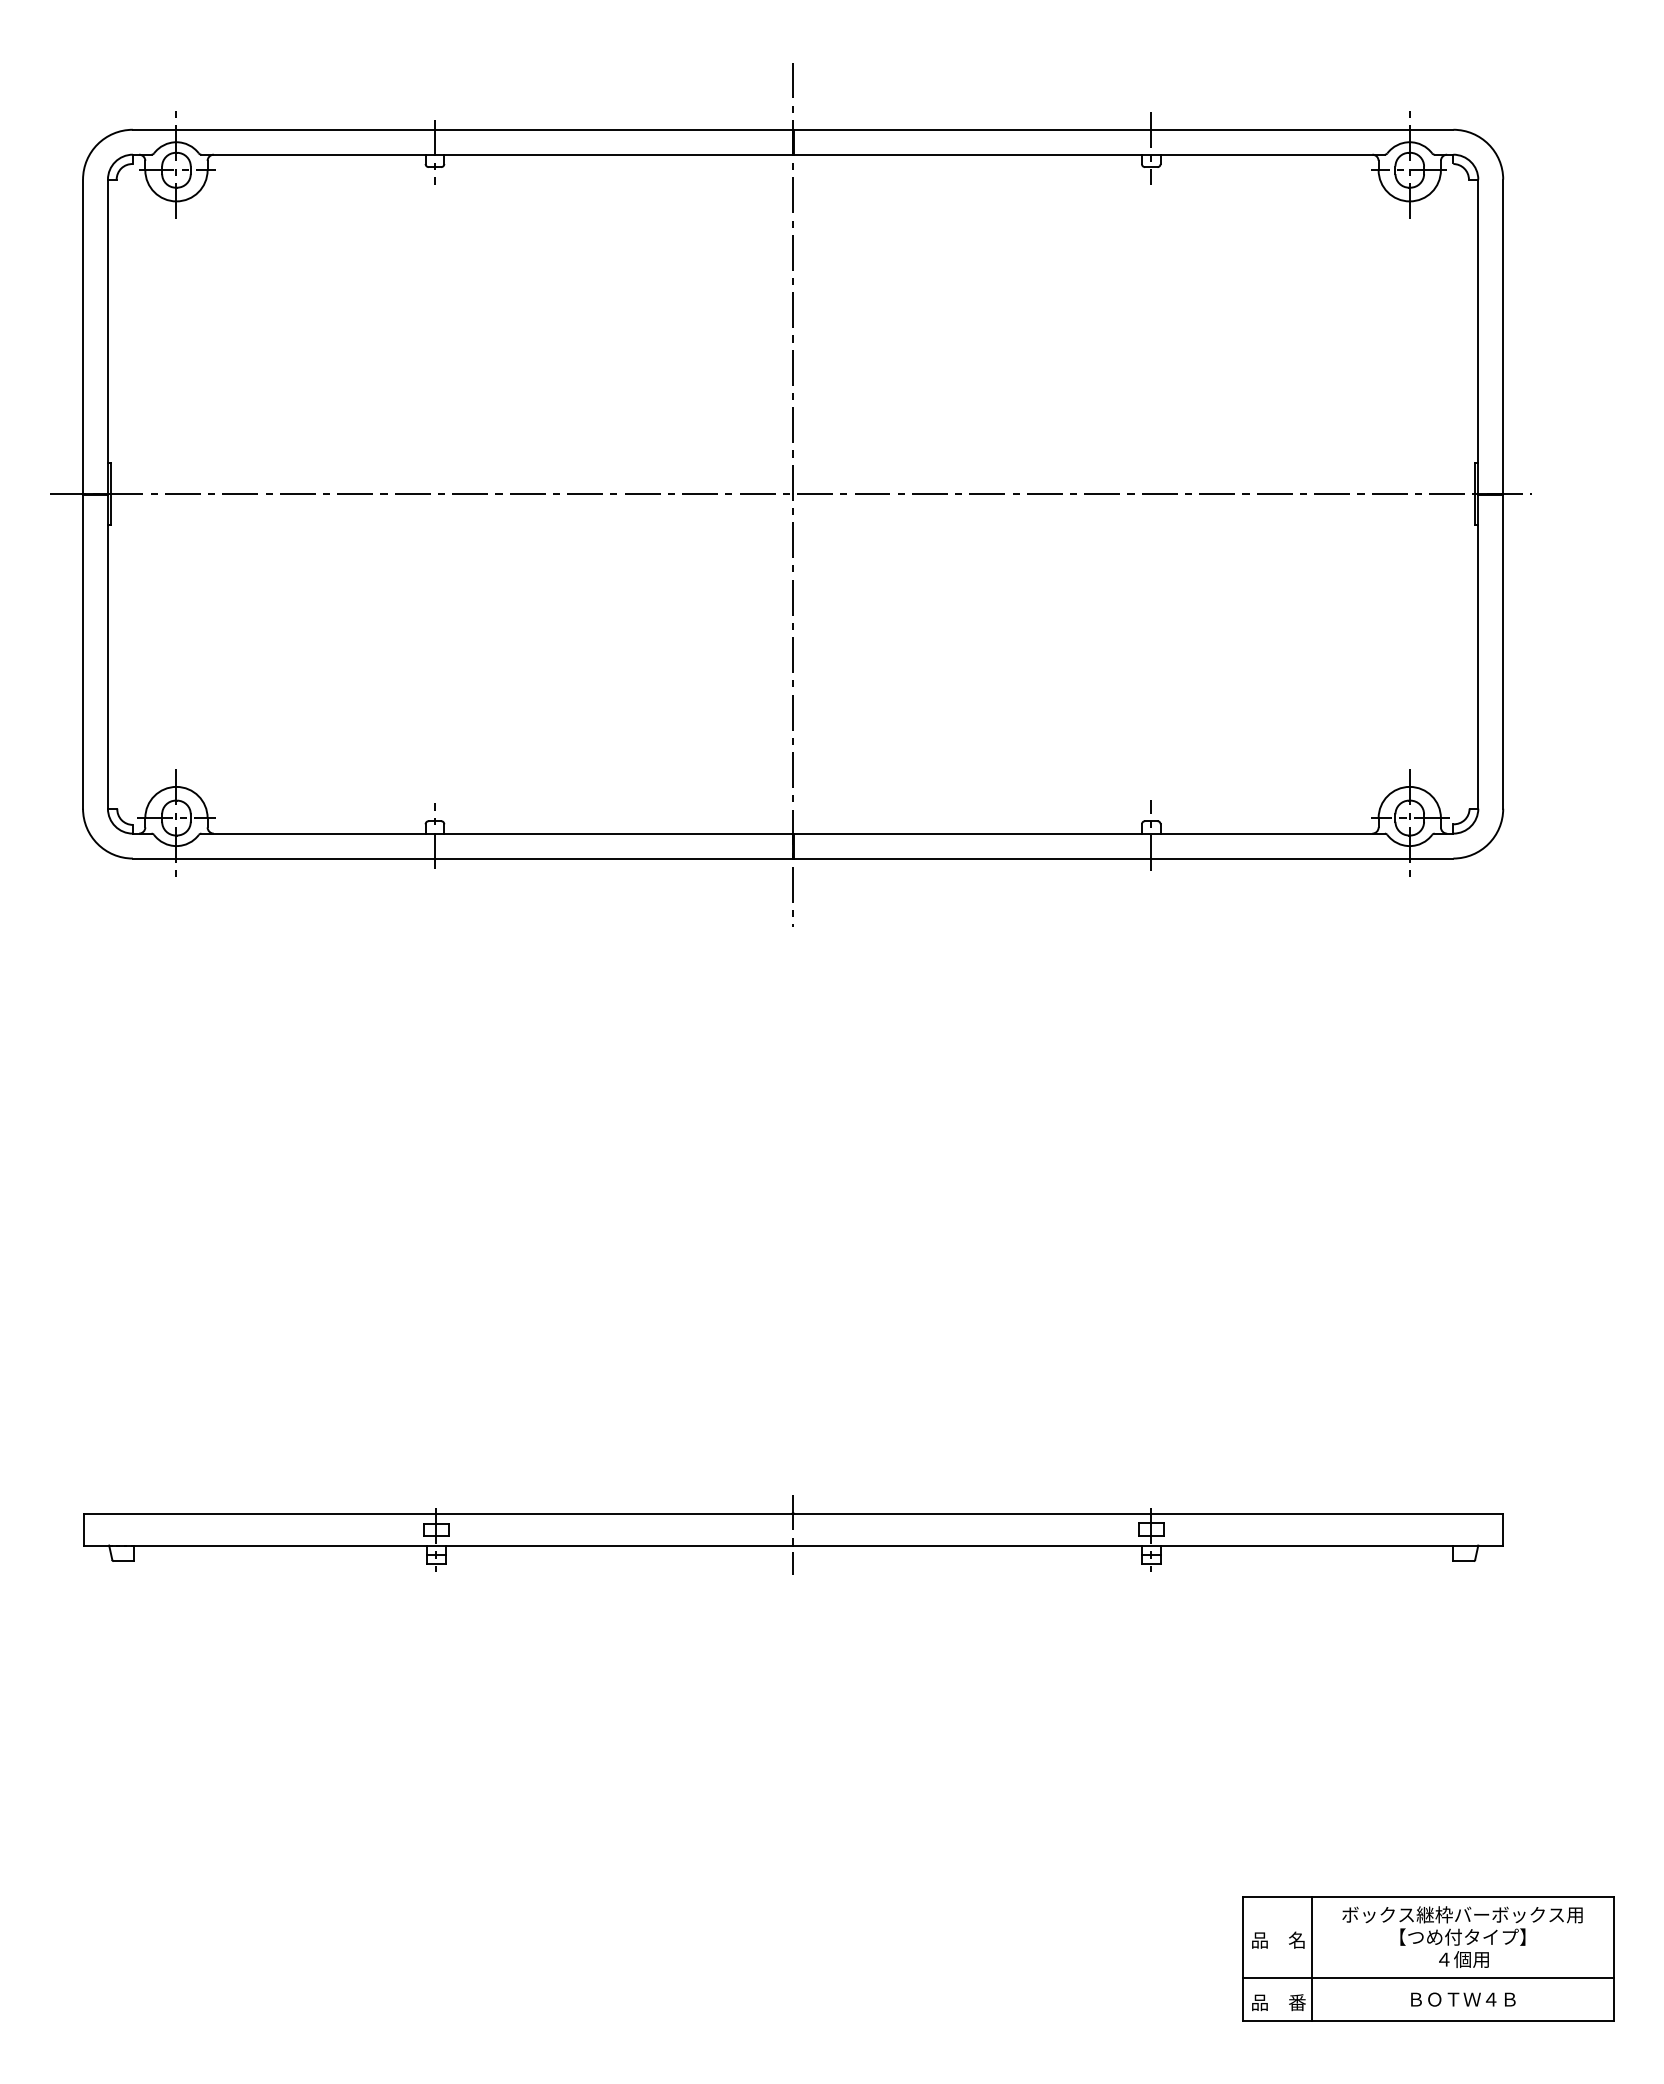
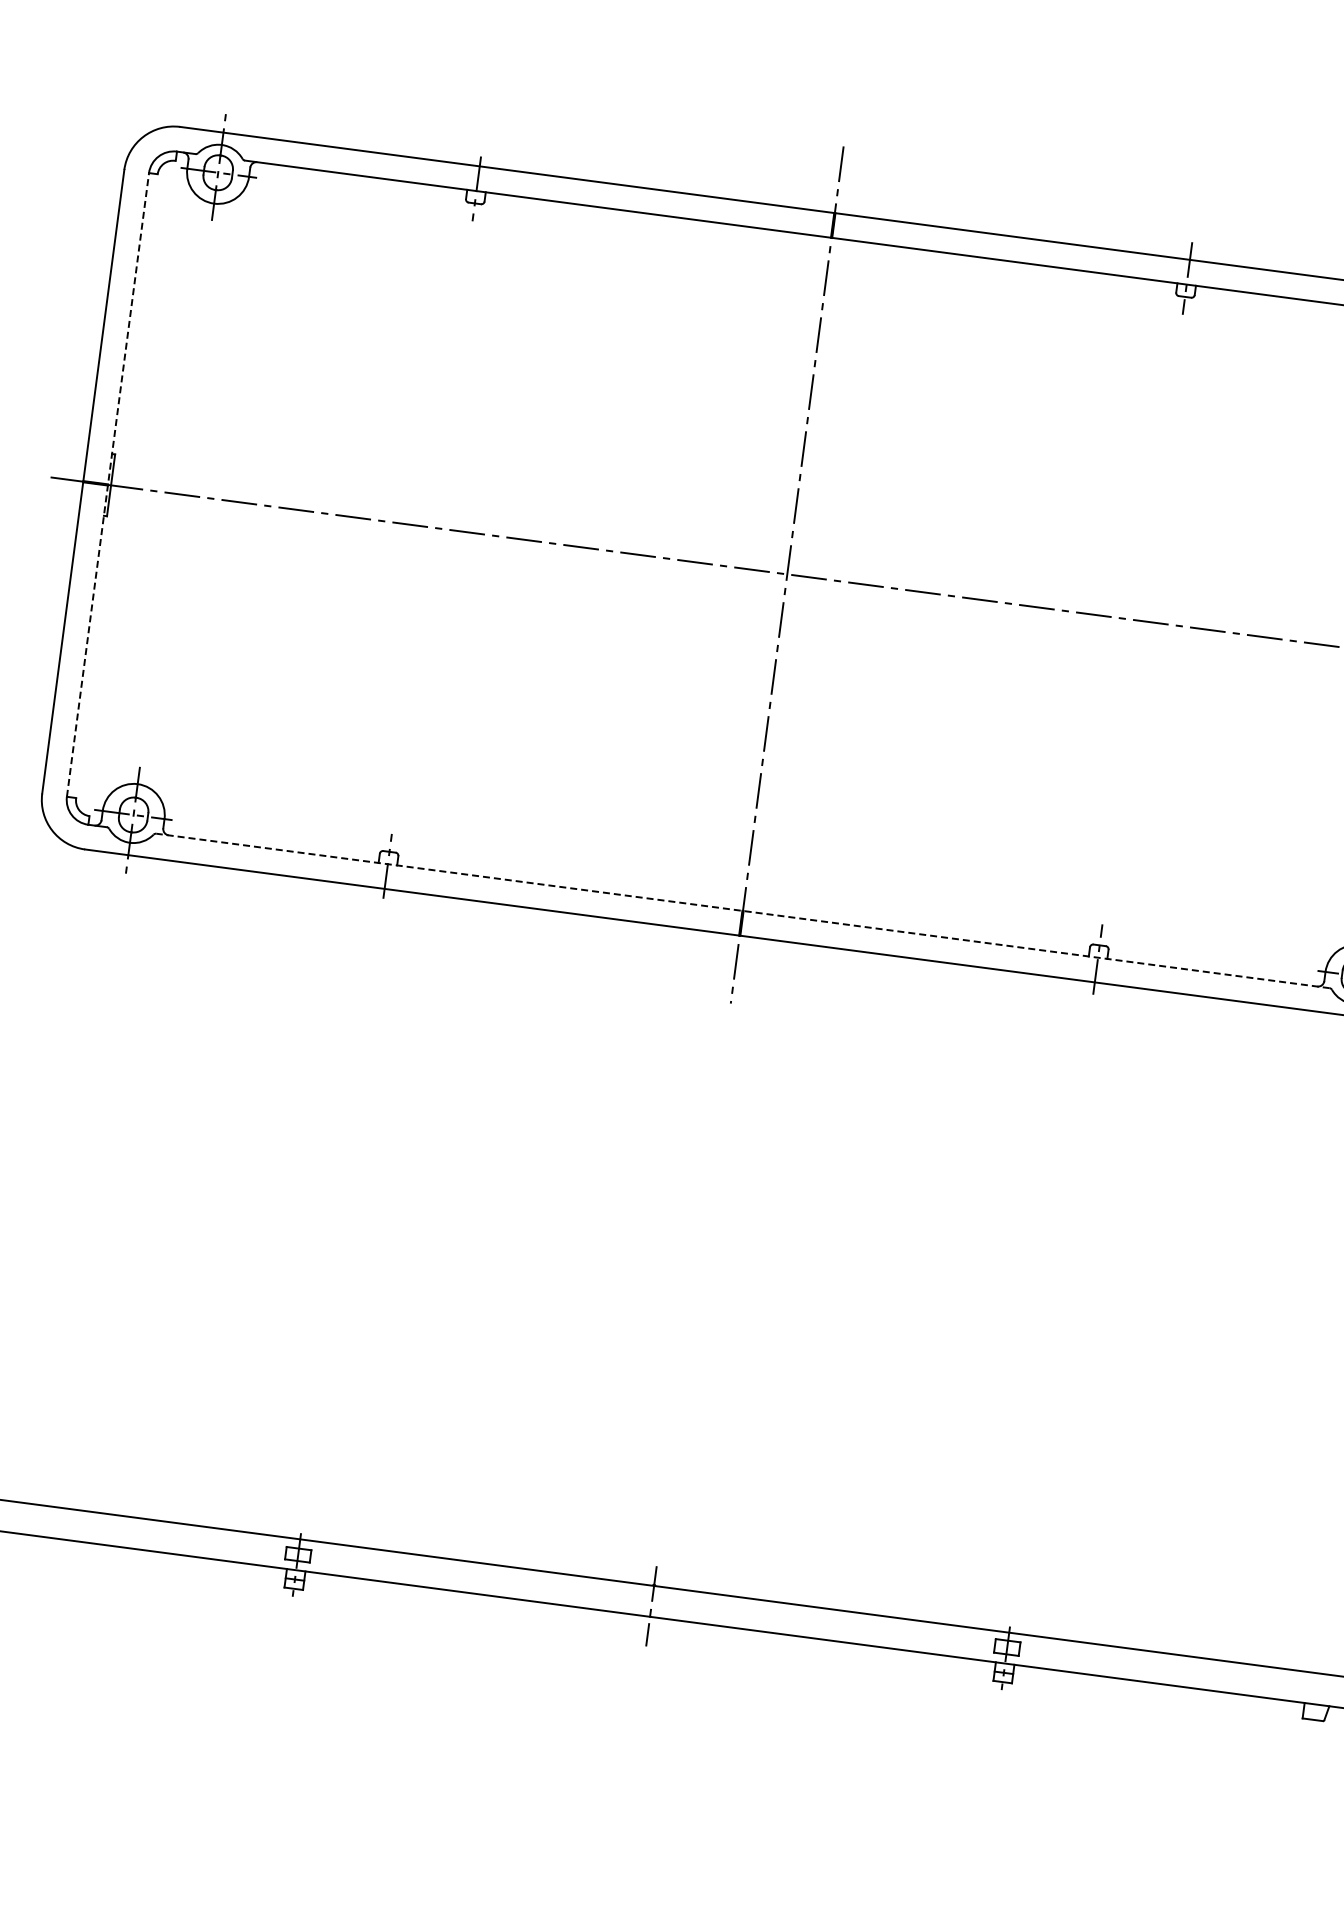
line: (107, 494) -> (107, 485), solid -> dashed
line: (793, 833) -> (743, 910), solid -> dashed

